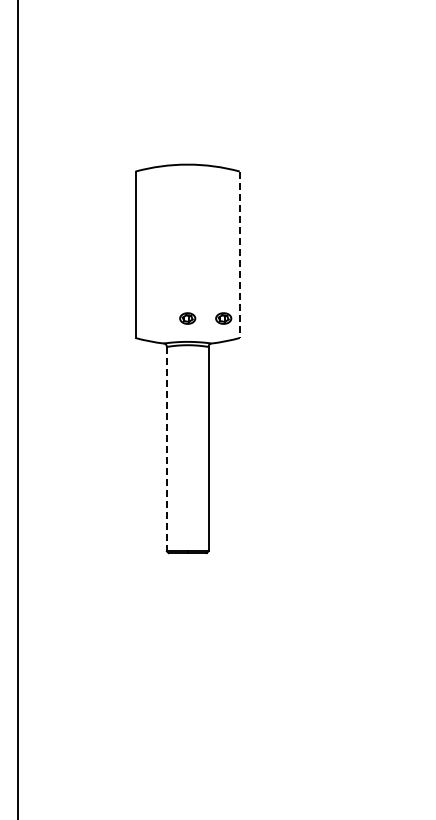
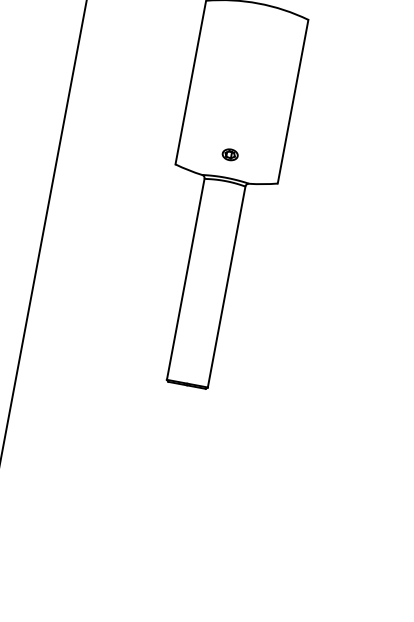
line: (239, 255) -> (292, 102), dashed -> solid
part: (223, 318) -> (265, 161), removed
line: (166, 449) -> (185, 279), dashed -> solid

